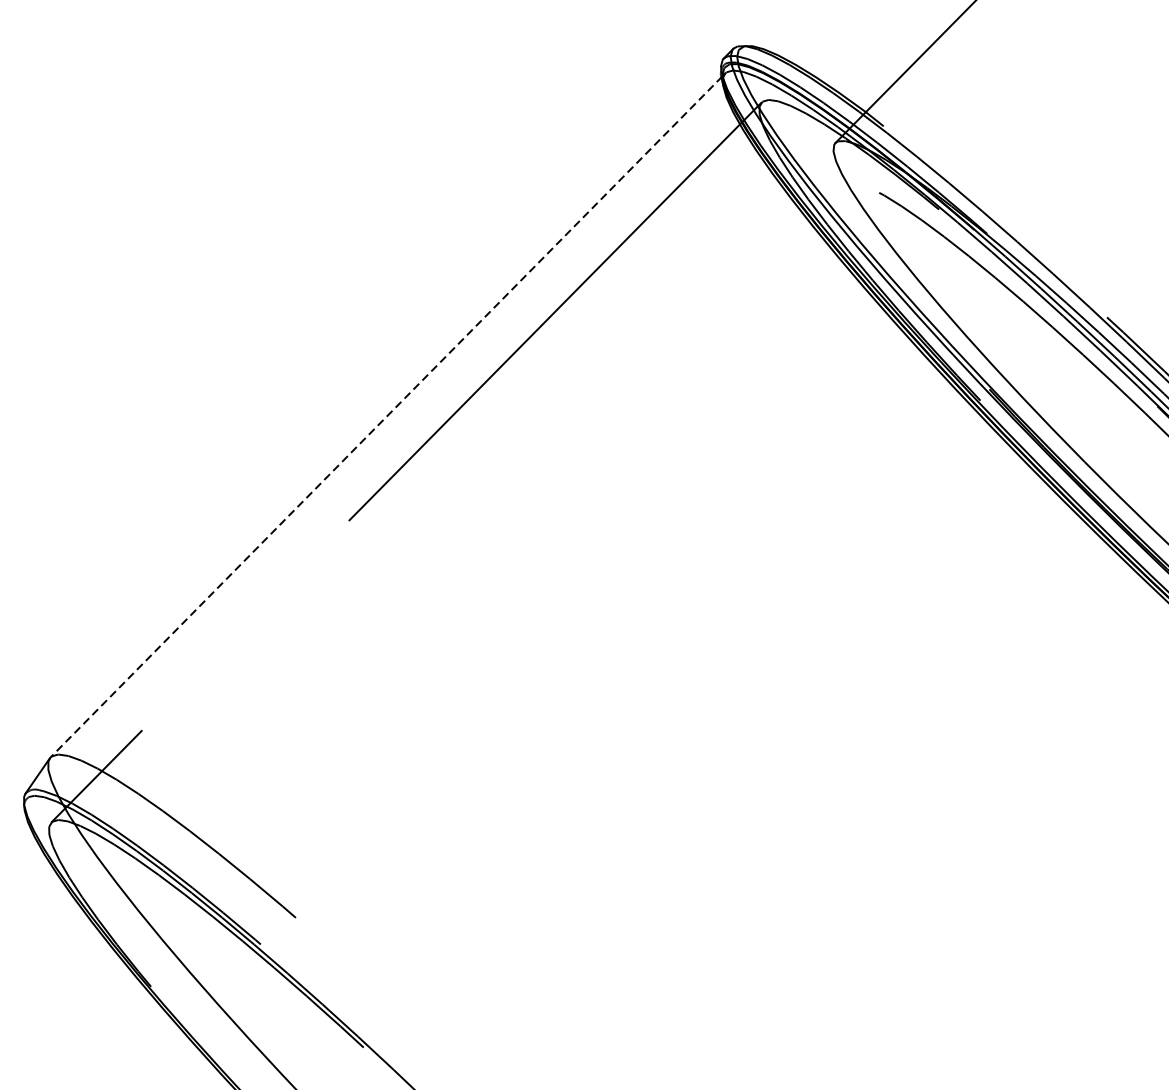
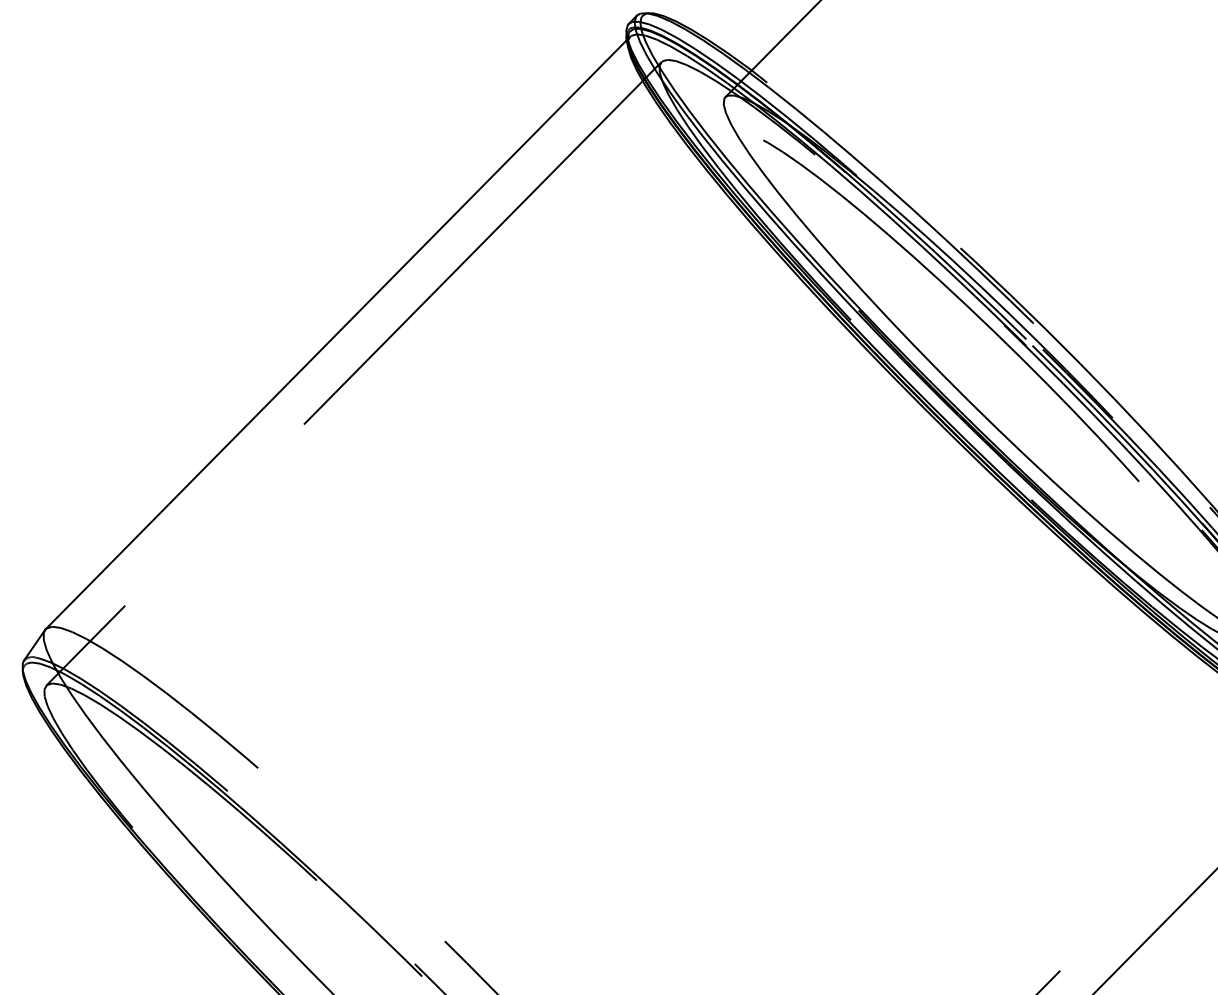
line: (386, 417) -> (336, 334), dashed -> solid

